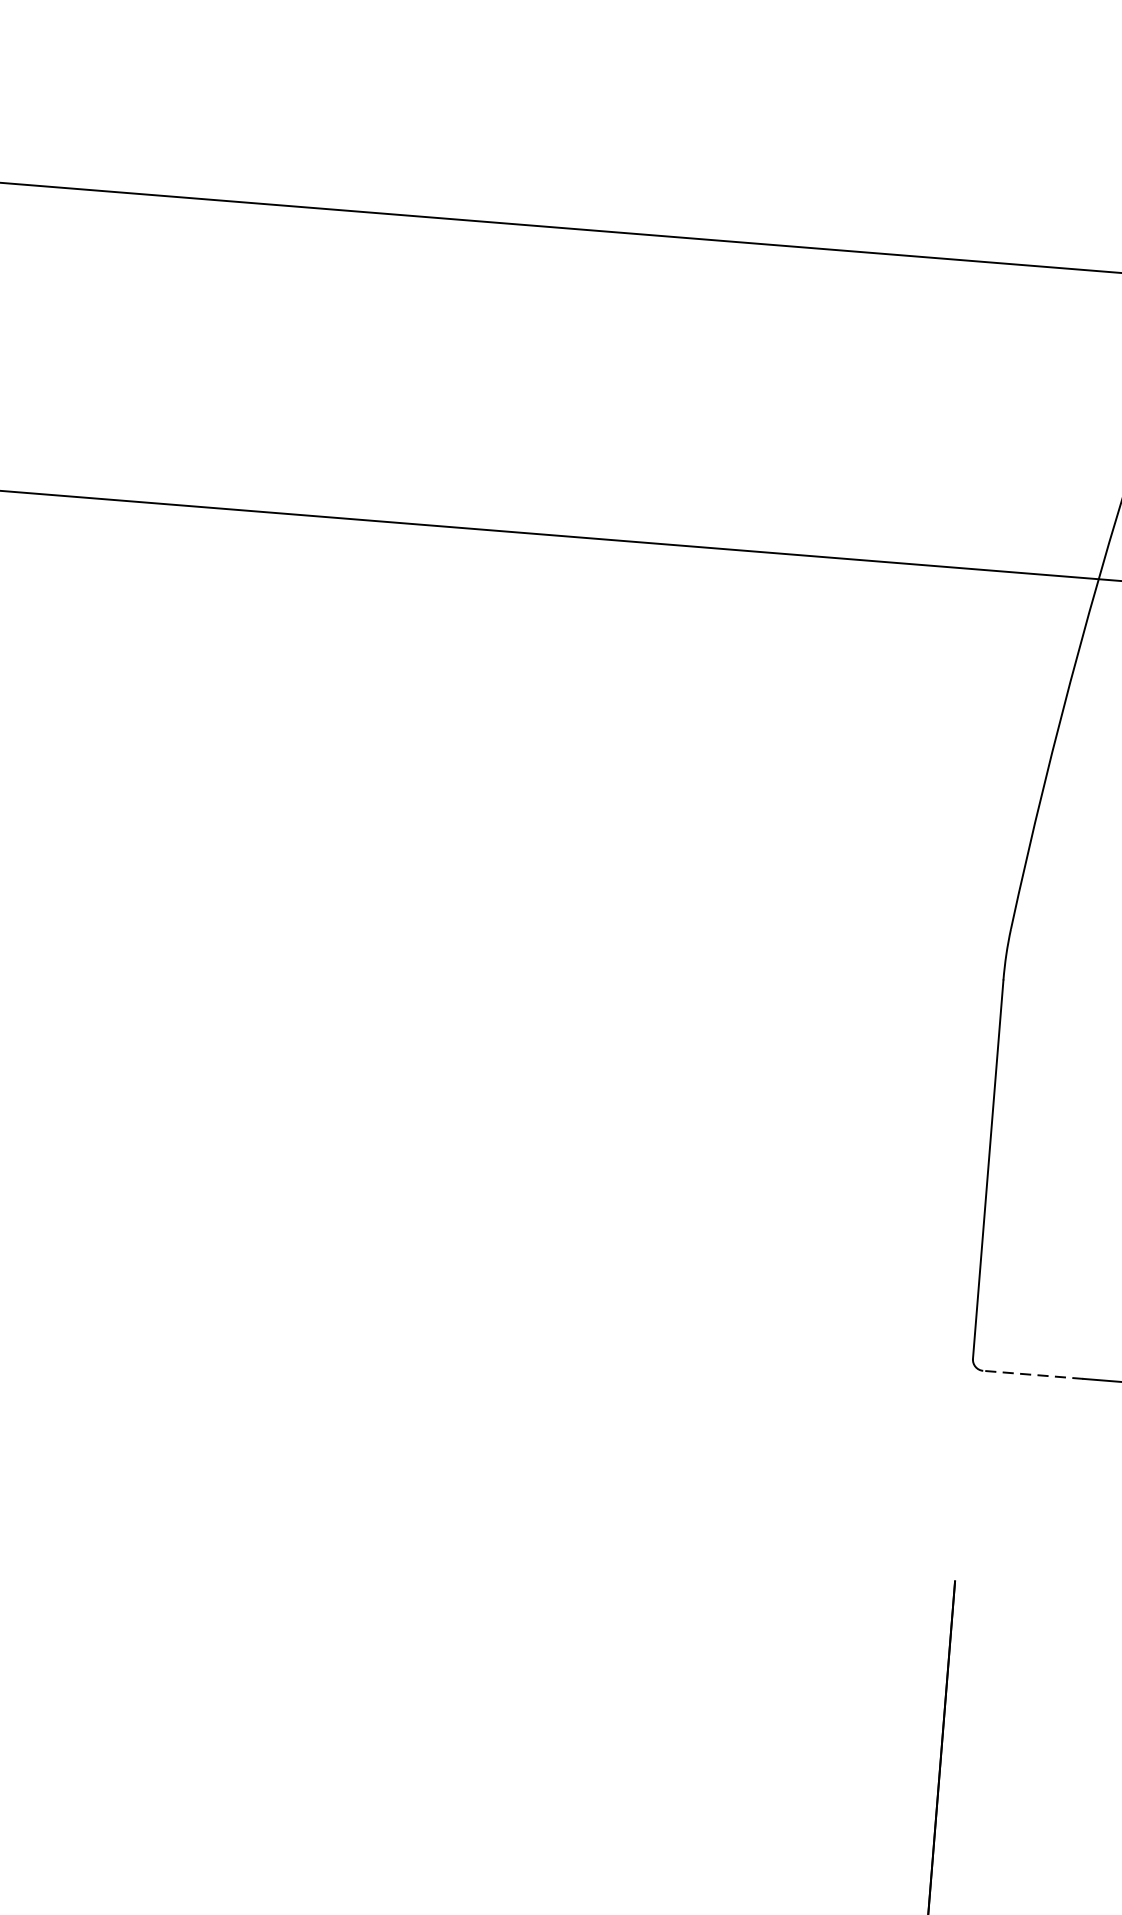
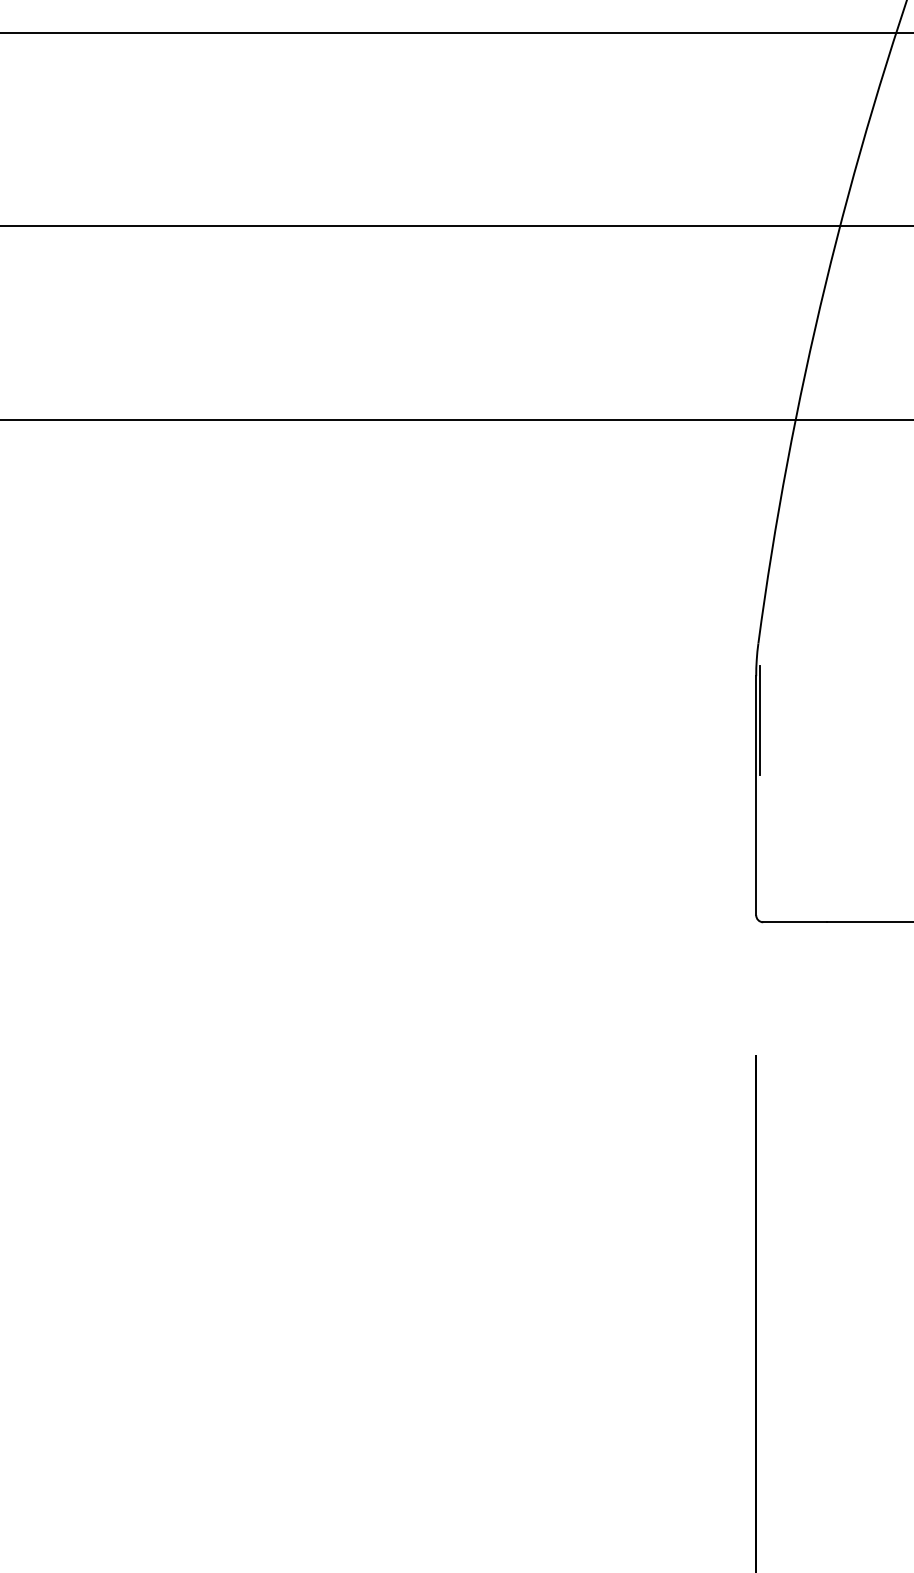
line: (1003, 1049) -> (759, 719), added
line: (1032, 1375) -> (794, 922), dashed -> solid

